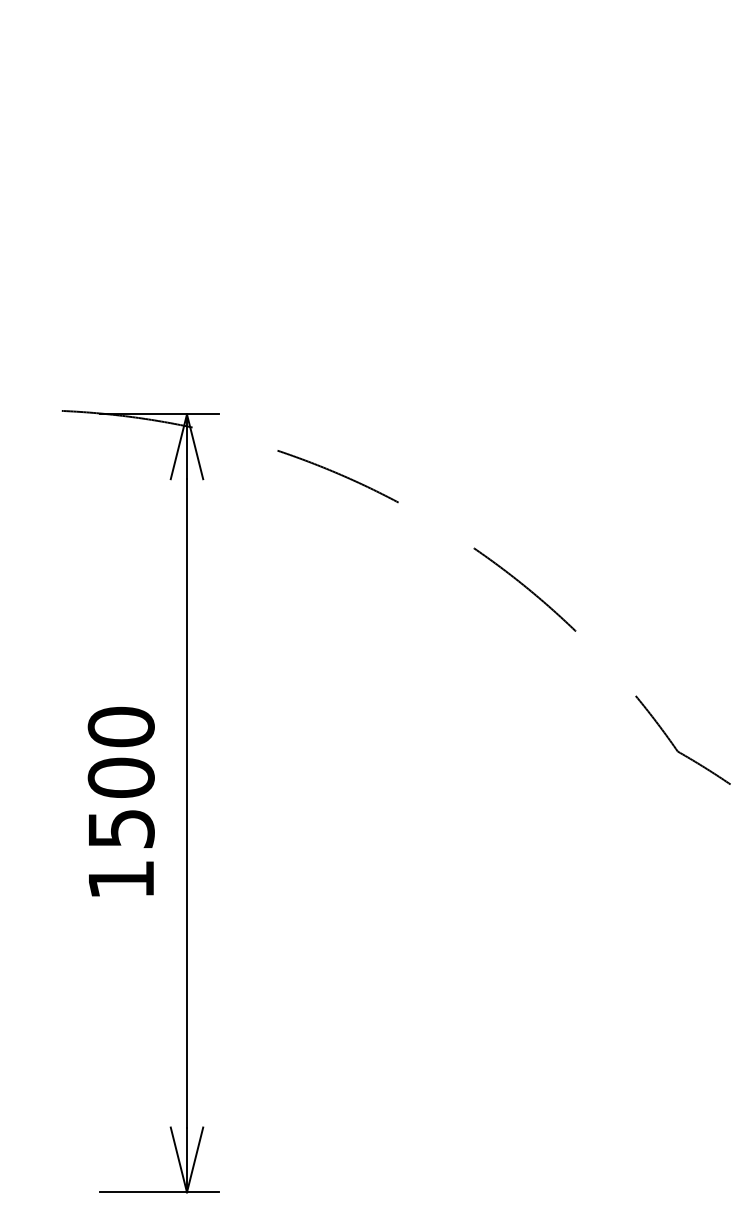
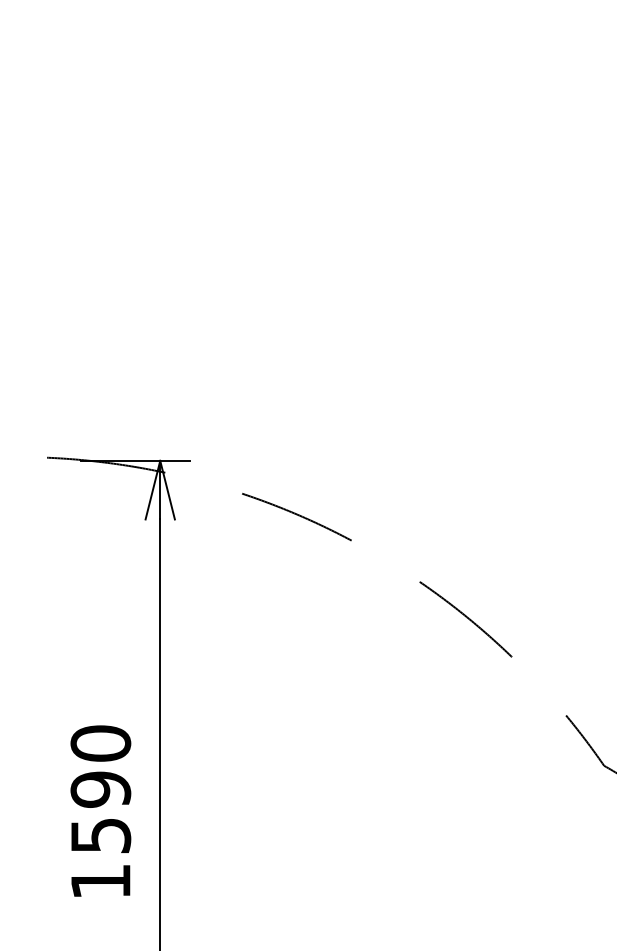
text: (120, 777) -> (100, 789), 1500 -> 1590

